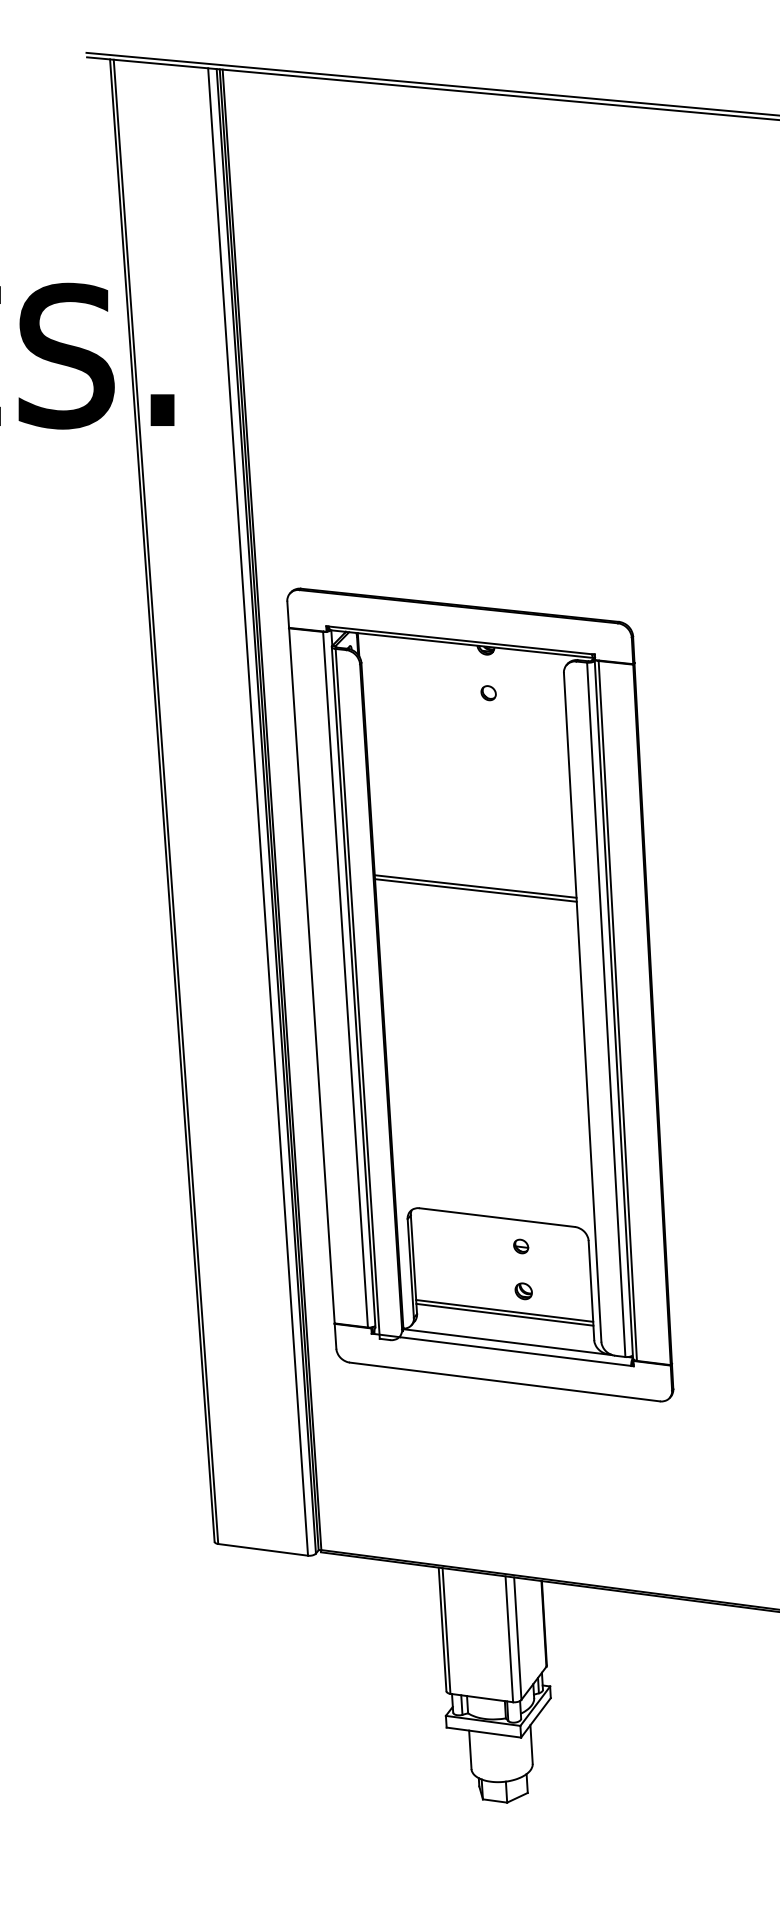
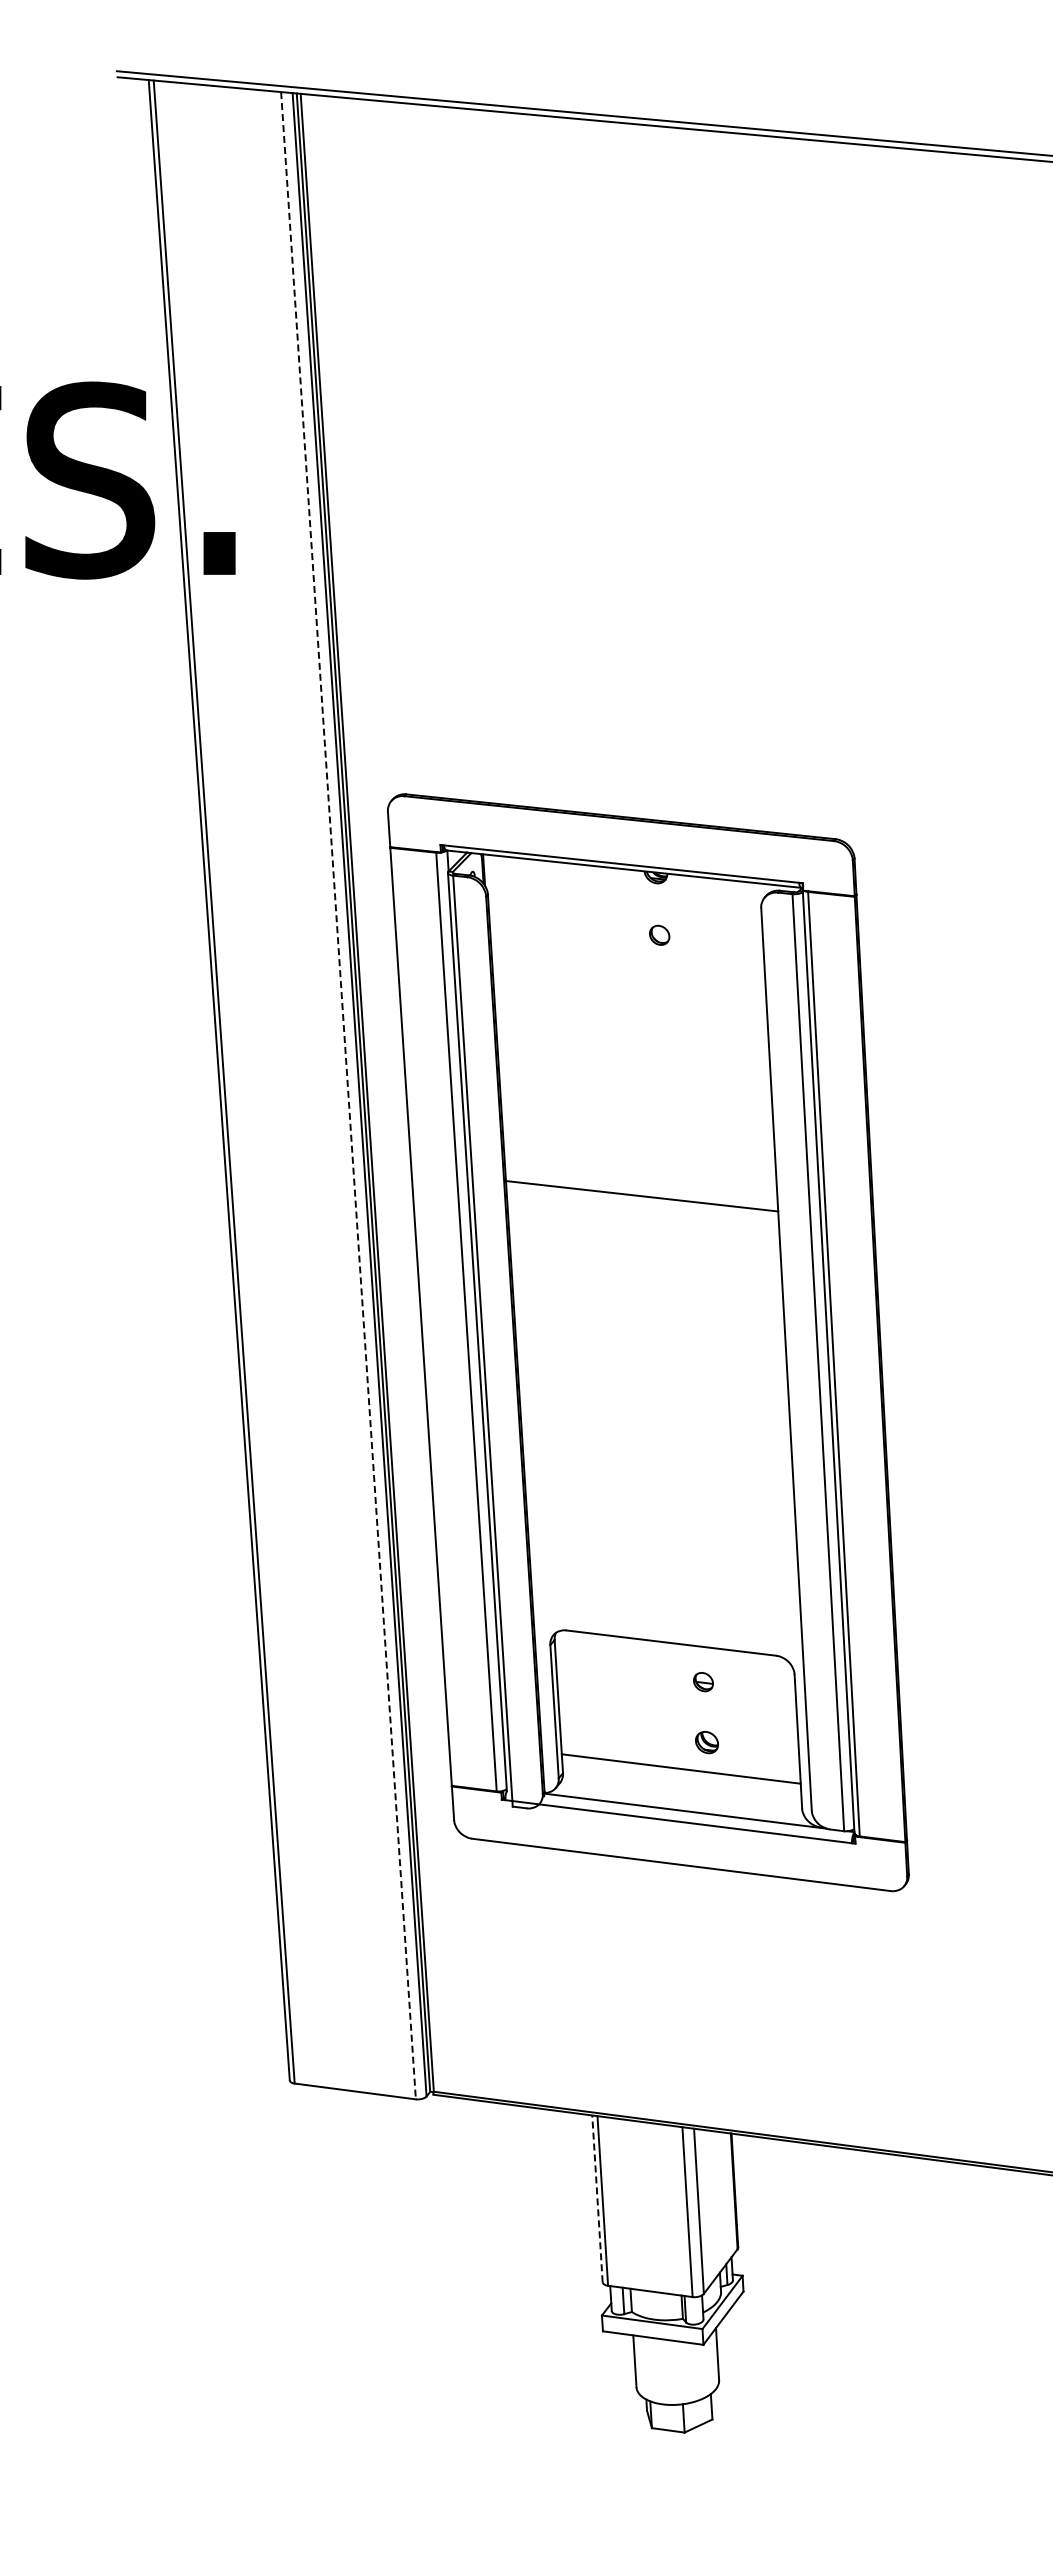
line: (258, 811) -> (348, 1095), solid -> dashed
line: (475, 890) -> (642, 1201), removed
line: (504, 1314) -> (681, 1773), removed
line: (442, 1629) -> (597, 2198), solid -> dashed

